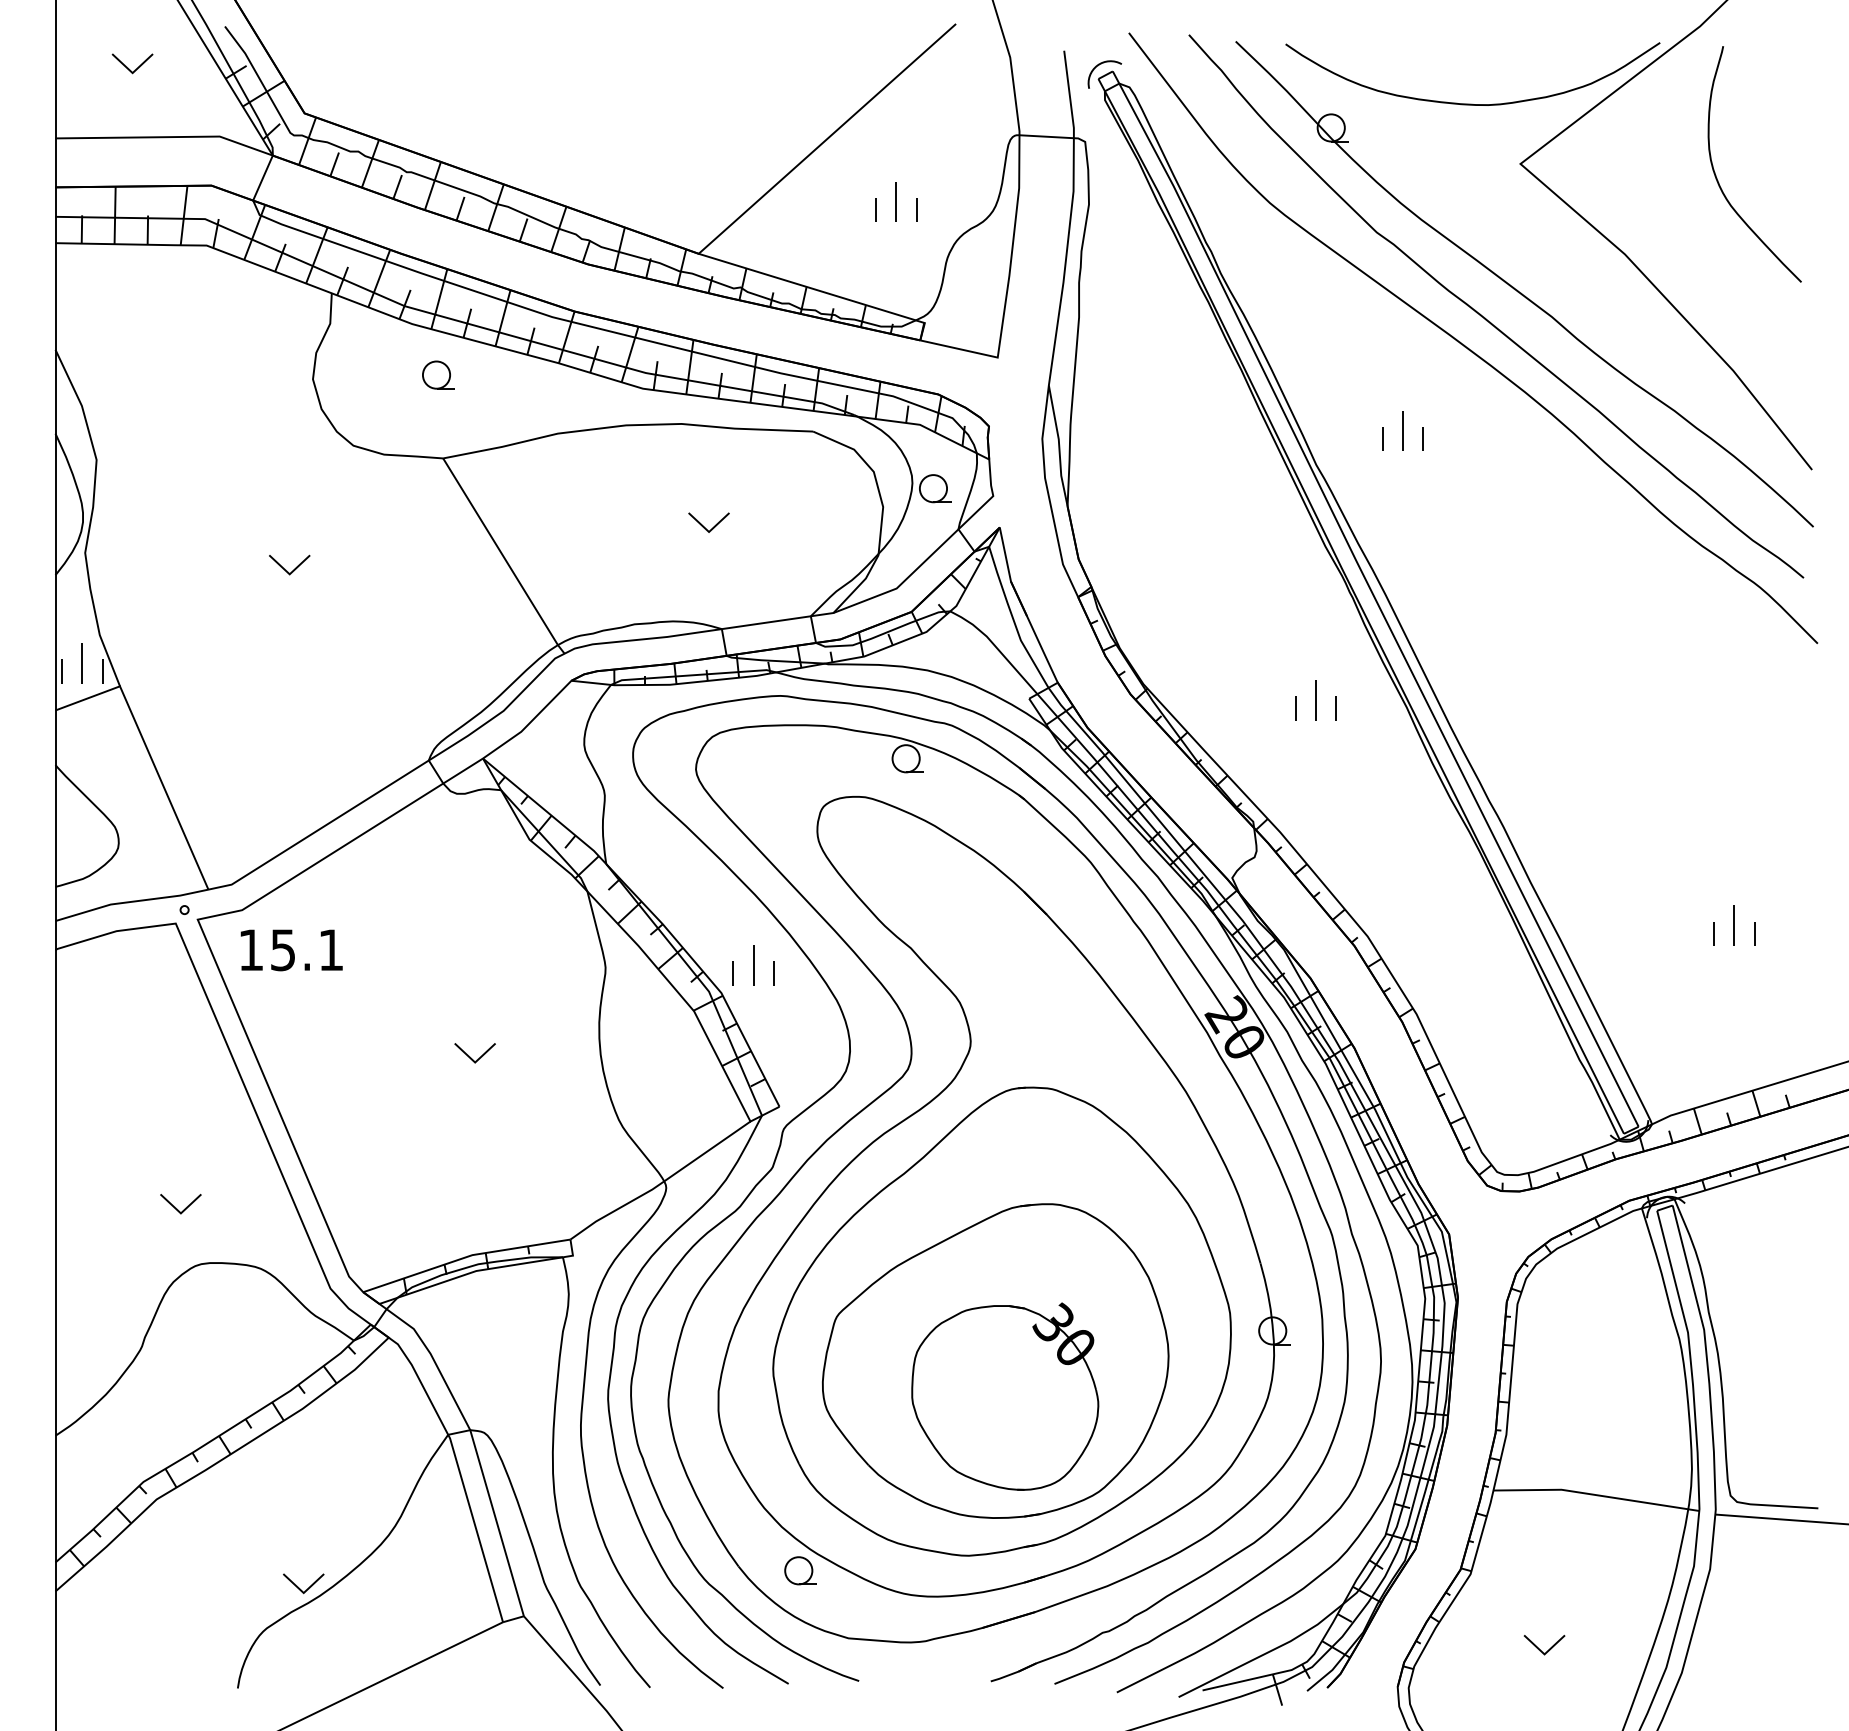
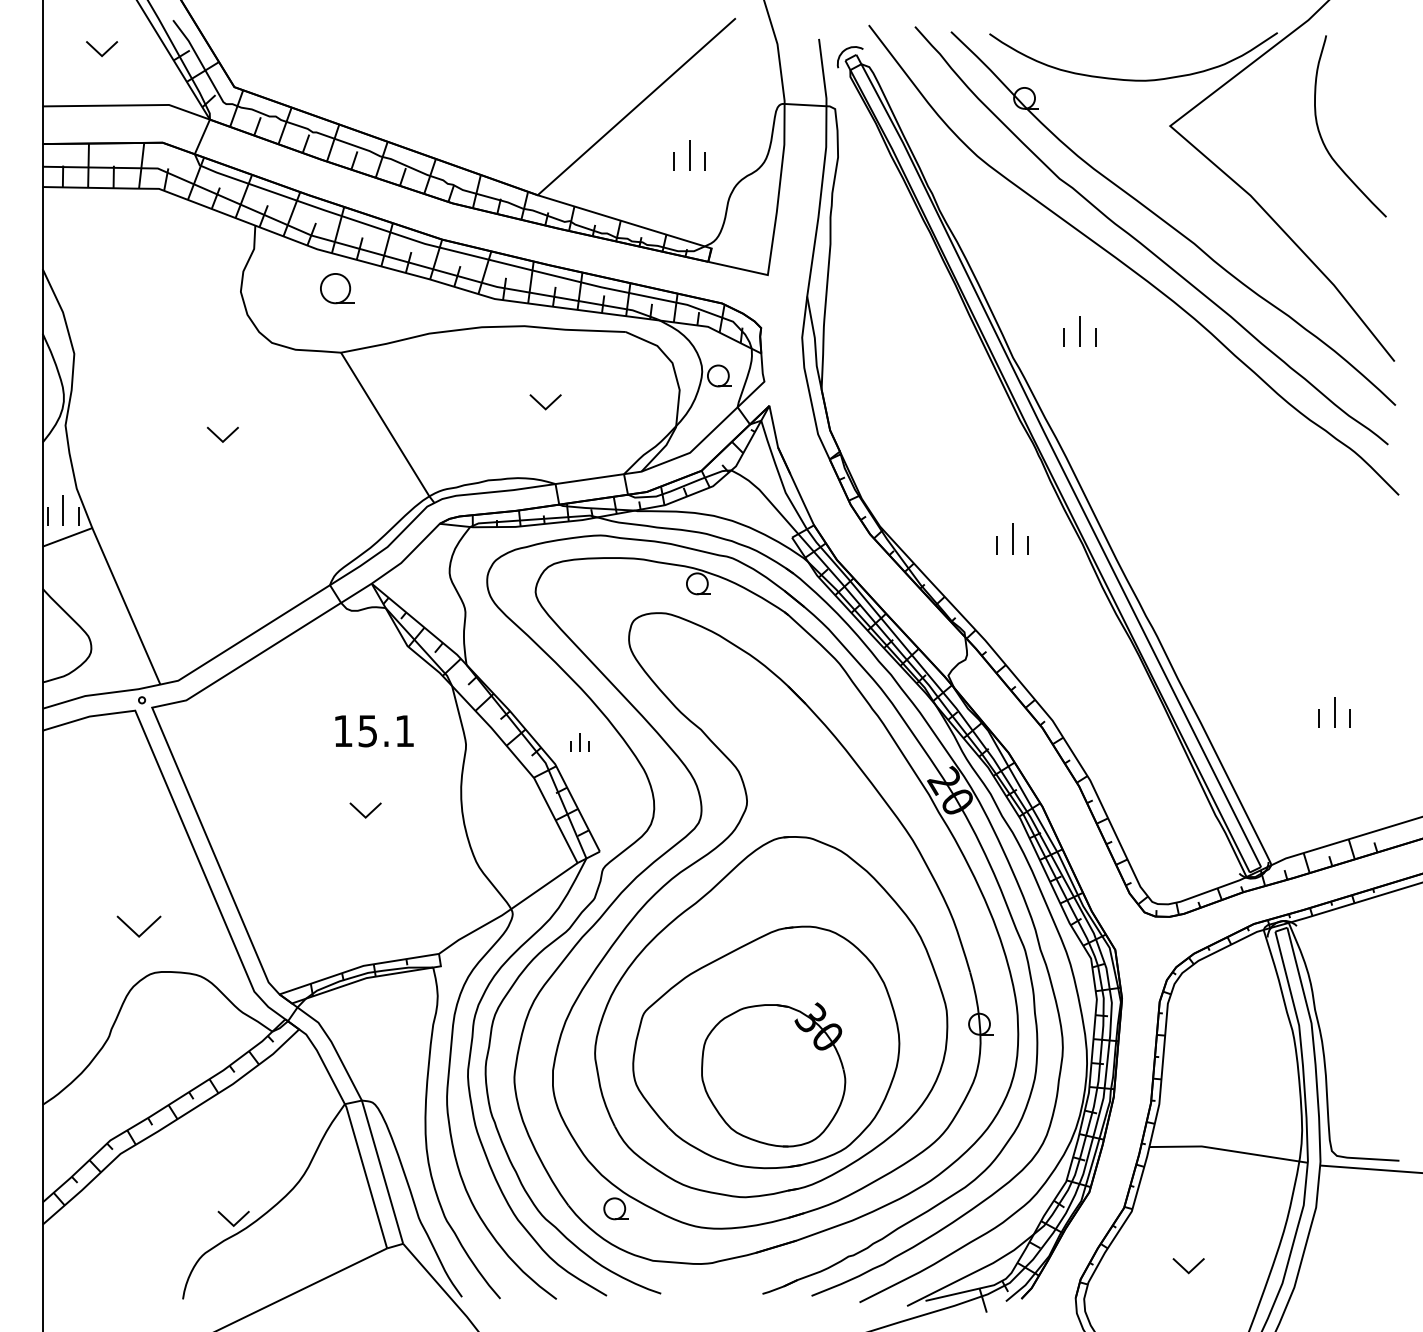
part: (437, 375) -> (336, 288), size x1.4
text: (291, 950) -> (374, 731), moved
part: (752, 964) -> (579, 742), size x0.6
part: (181, 1203) -> (139, 926), size x1.4

